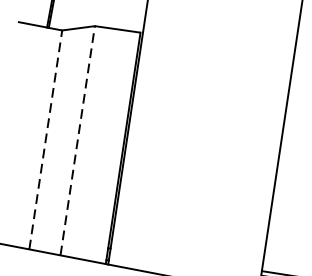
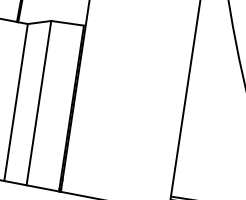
line: (46, 139) -> (16, 102), dashed -> solid
line: (78, 139) -> (39, 102), dashed -> solid

